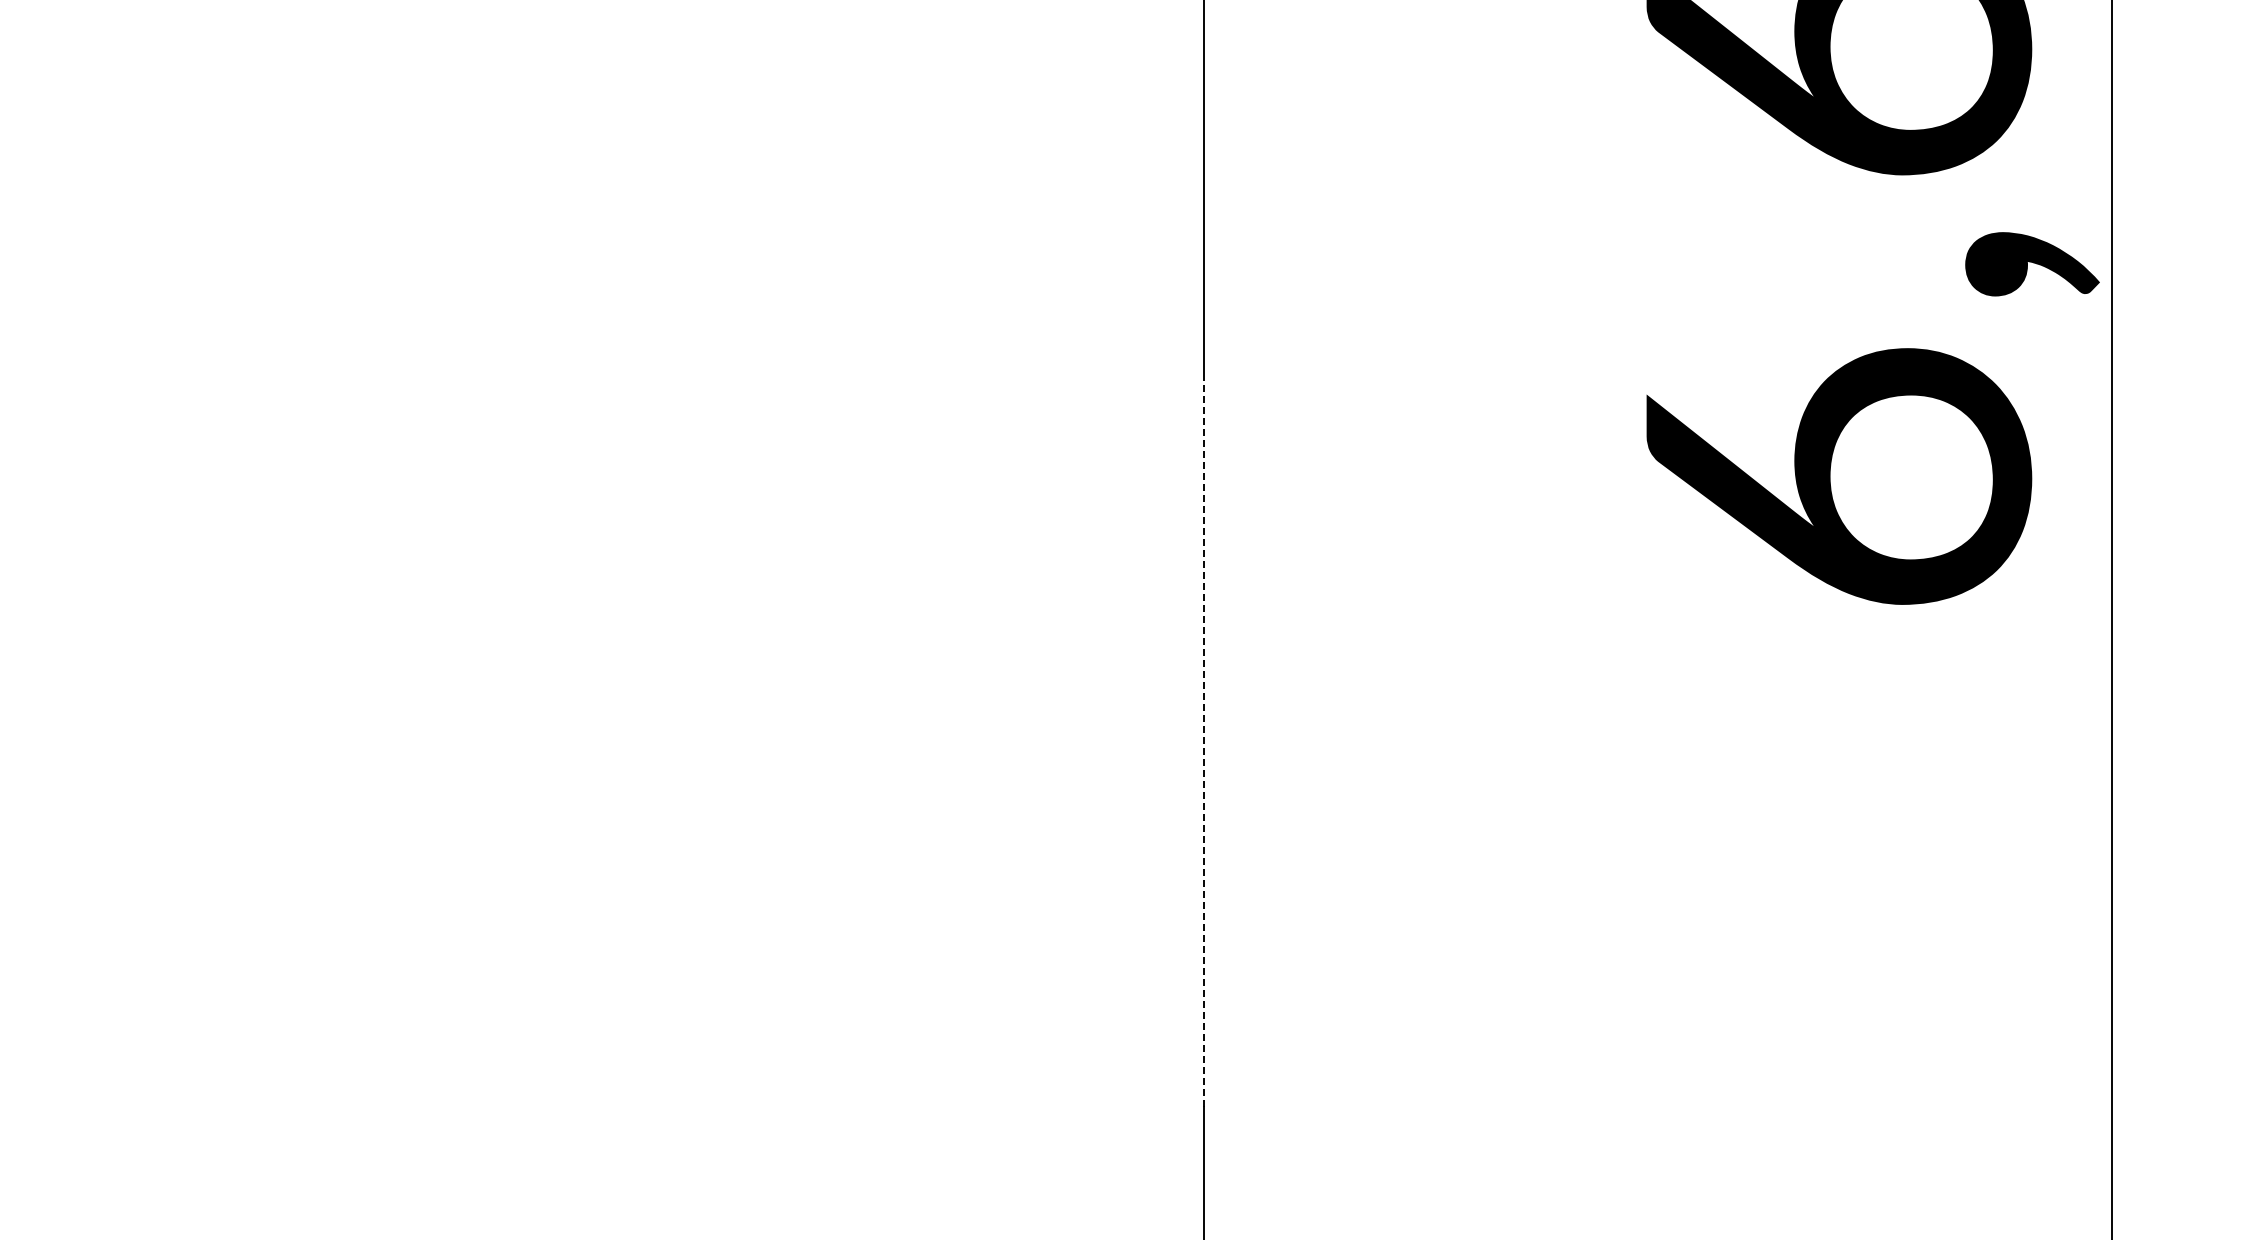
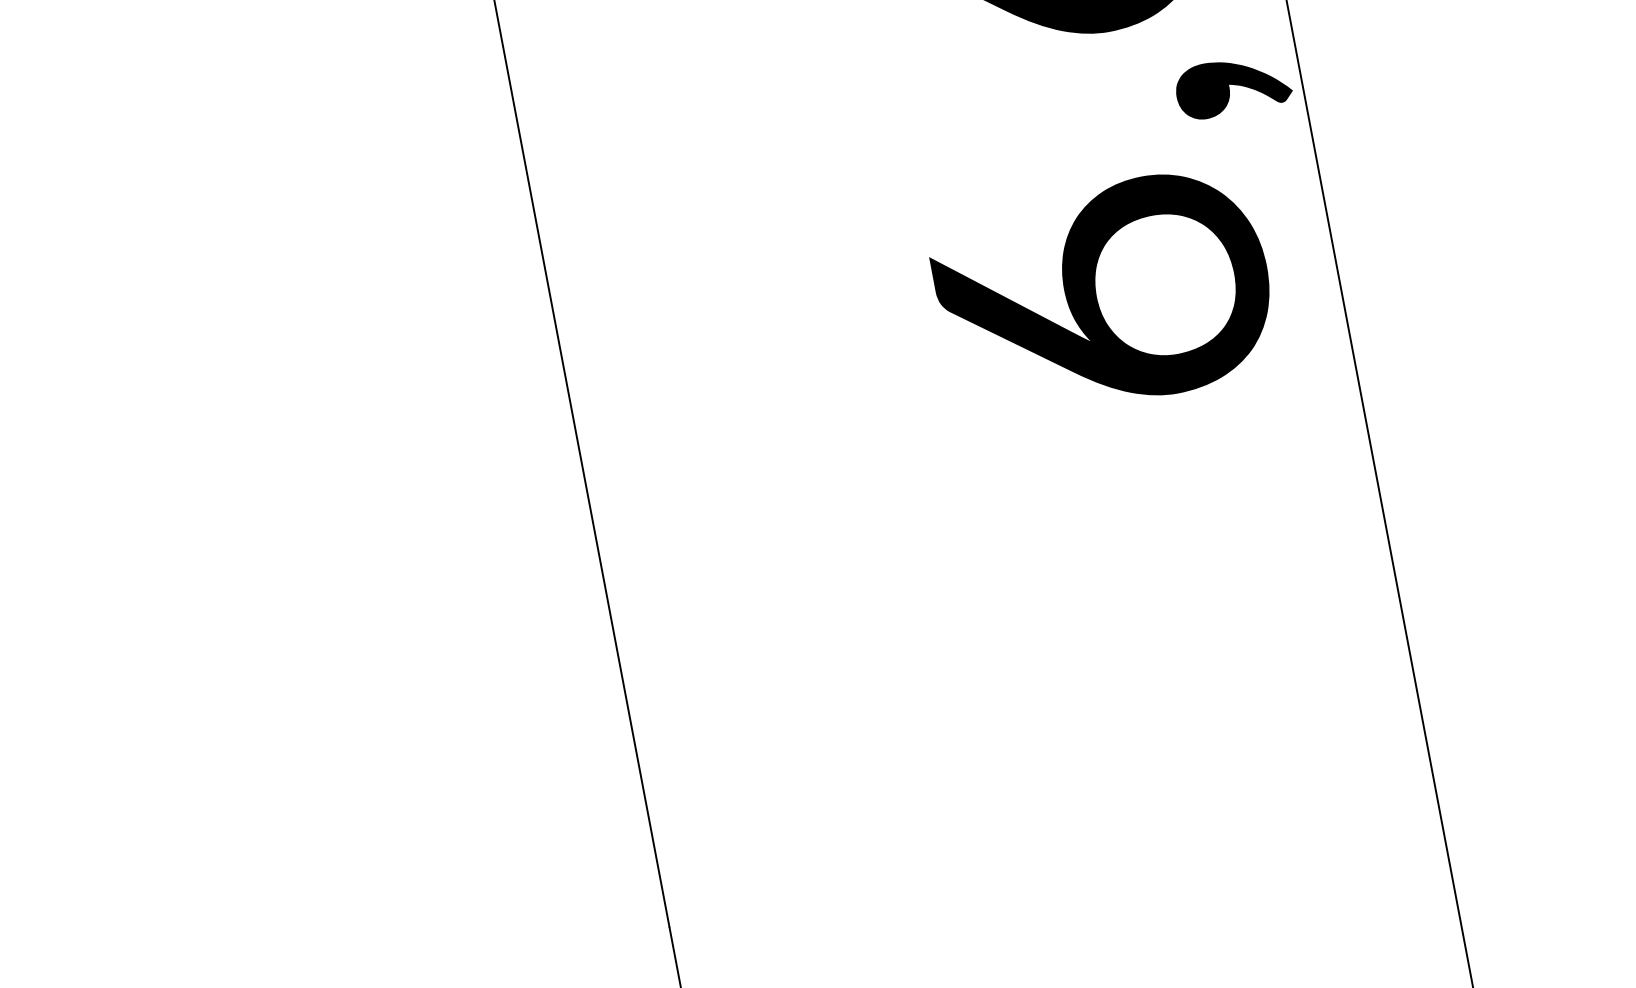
line: (1203, 740) -> (611, 618), dashed -> solid

